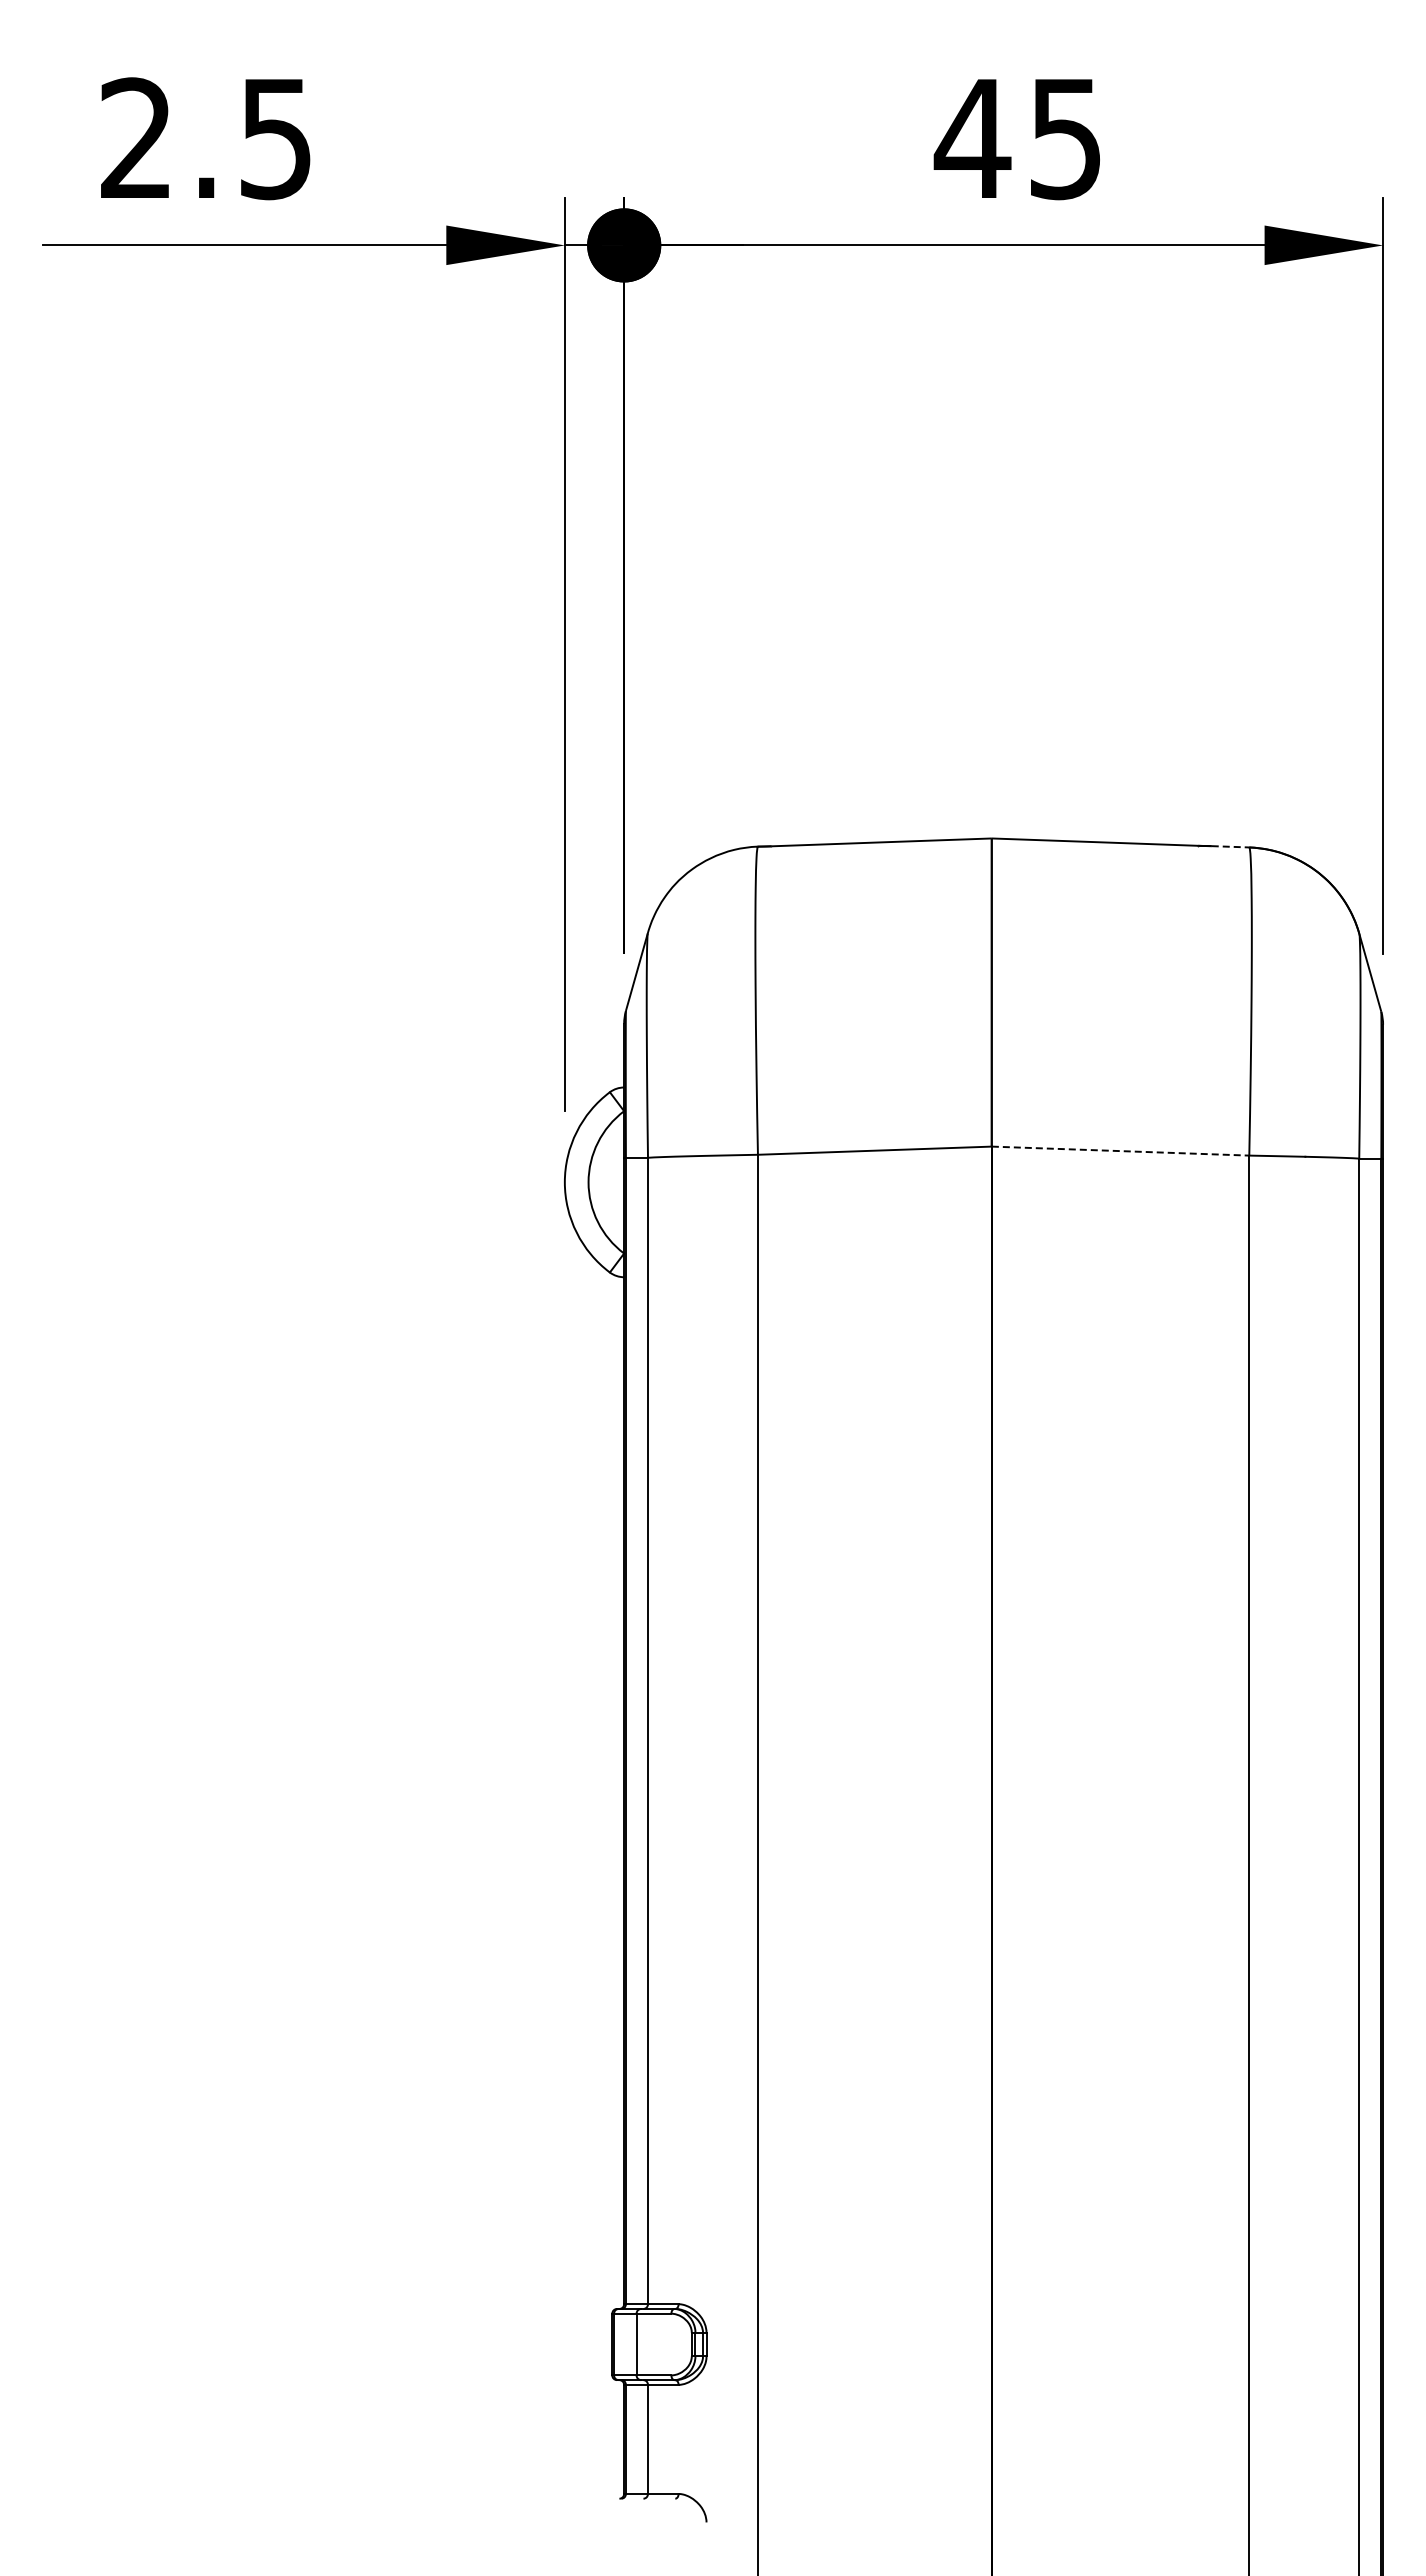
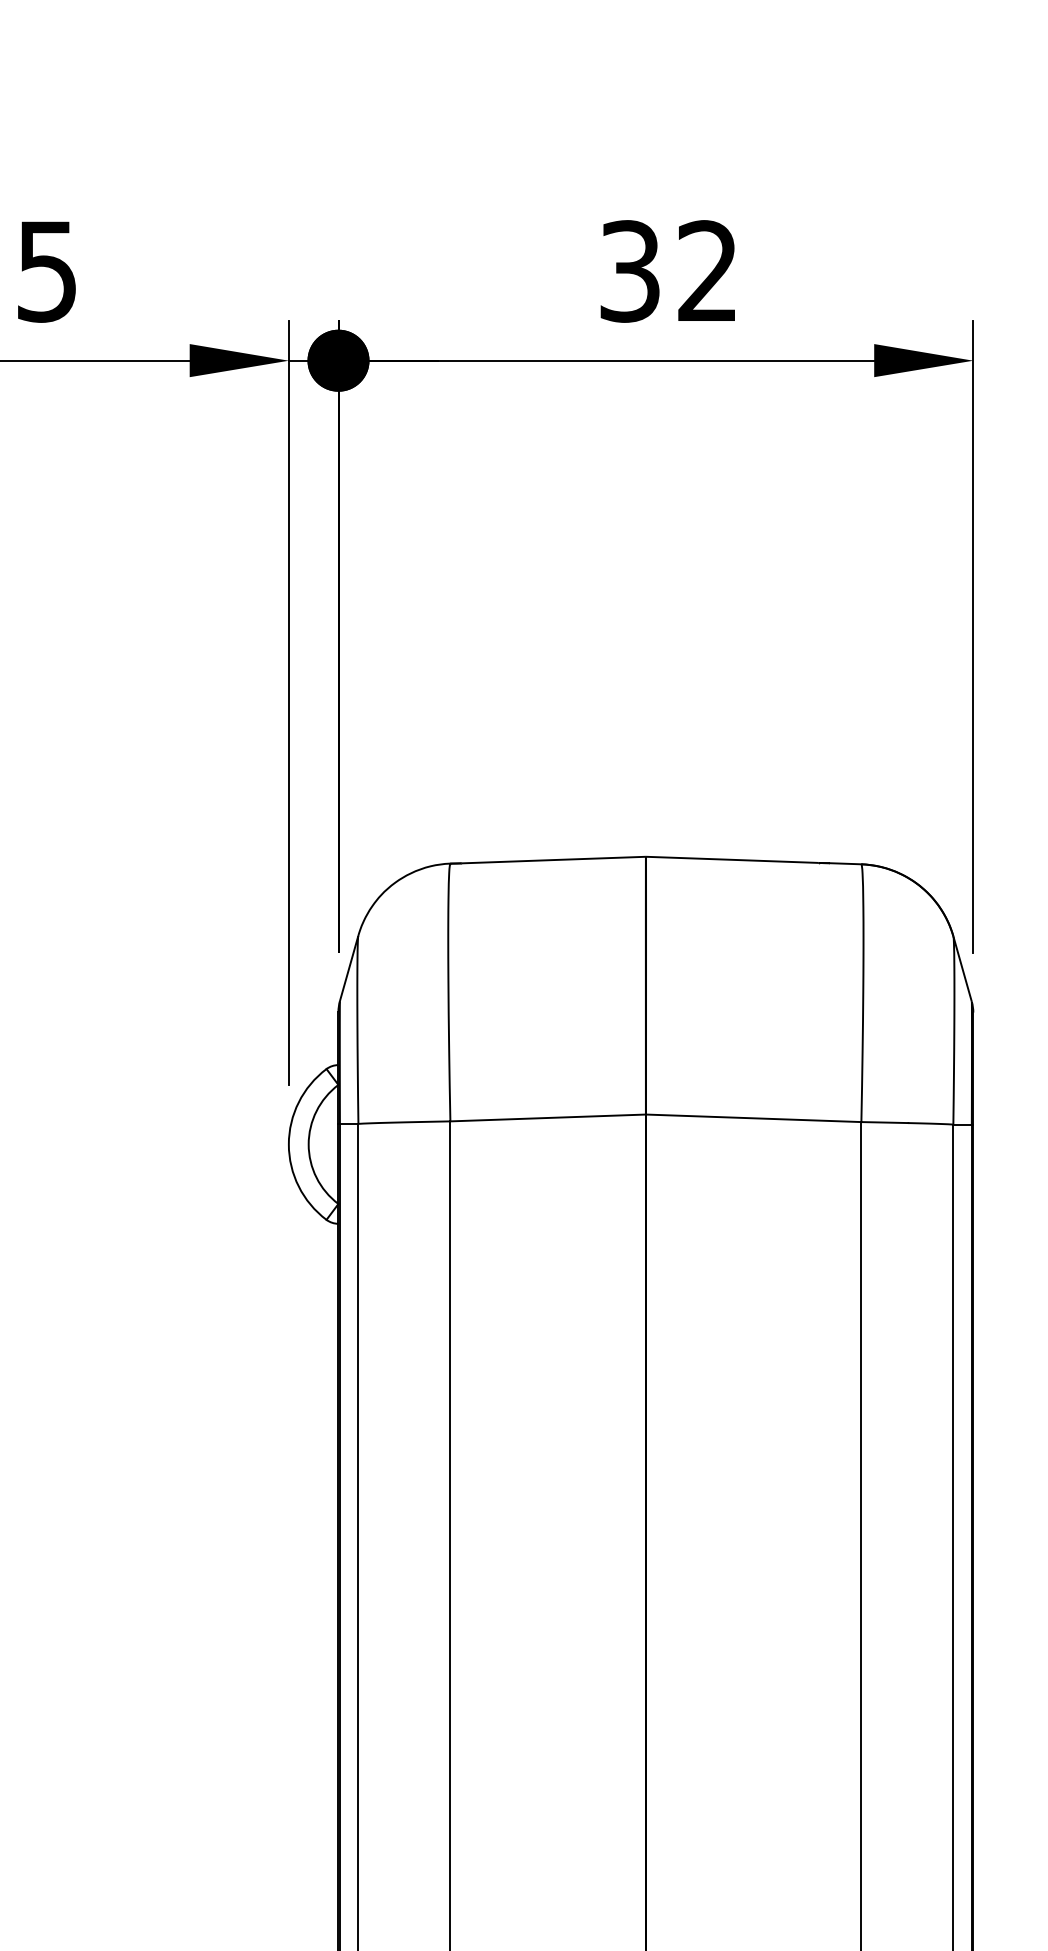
text: (1016, 138) -> (666, 271), 45 -> 32
line: (1230, 846) -> (845, 863), dashed -> solid
line: (1120, 1151) -> (753, 1118), dashed -> solid

